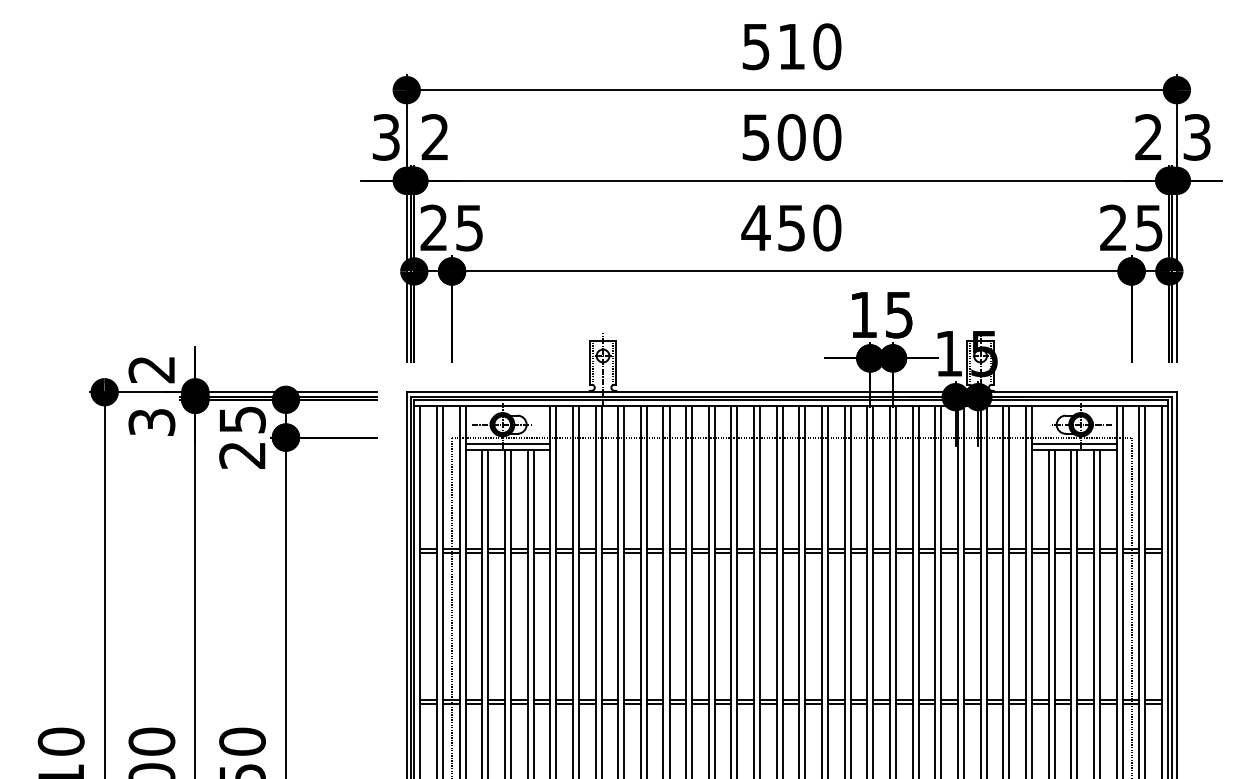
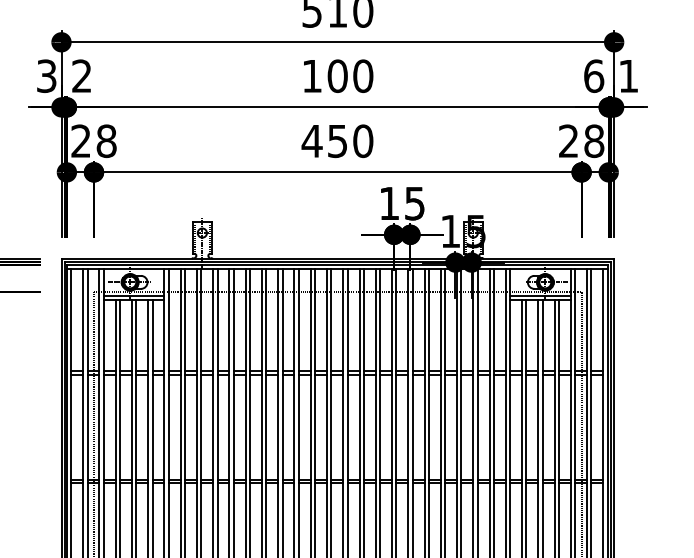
text: (755, 137) -> (311, 76), 500 -> 100
text: (1149, 137) -> (594, 76), 2 -> 6
text: (1196, 137) -> (628, 76), 3 -> 1
text: (469, 227) -> (106, 140), 25 -> 28
text: (1149, 227) -> (594, 140), 25 -> 28

